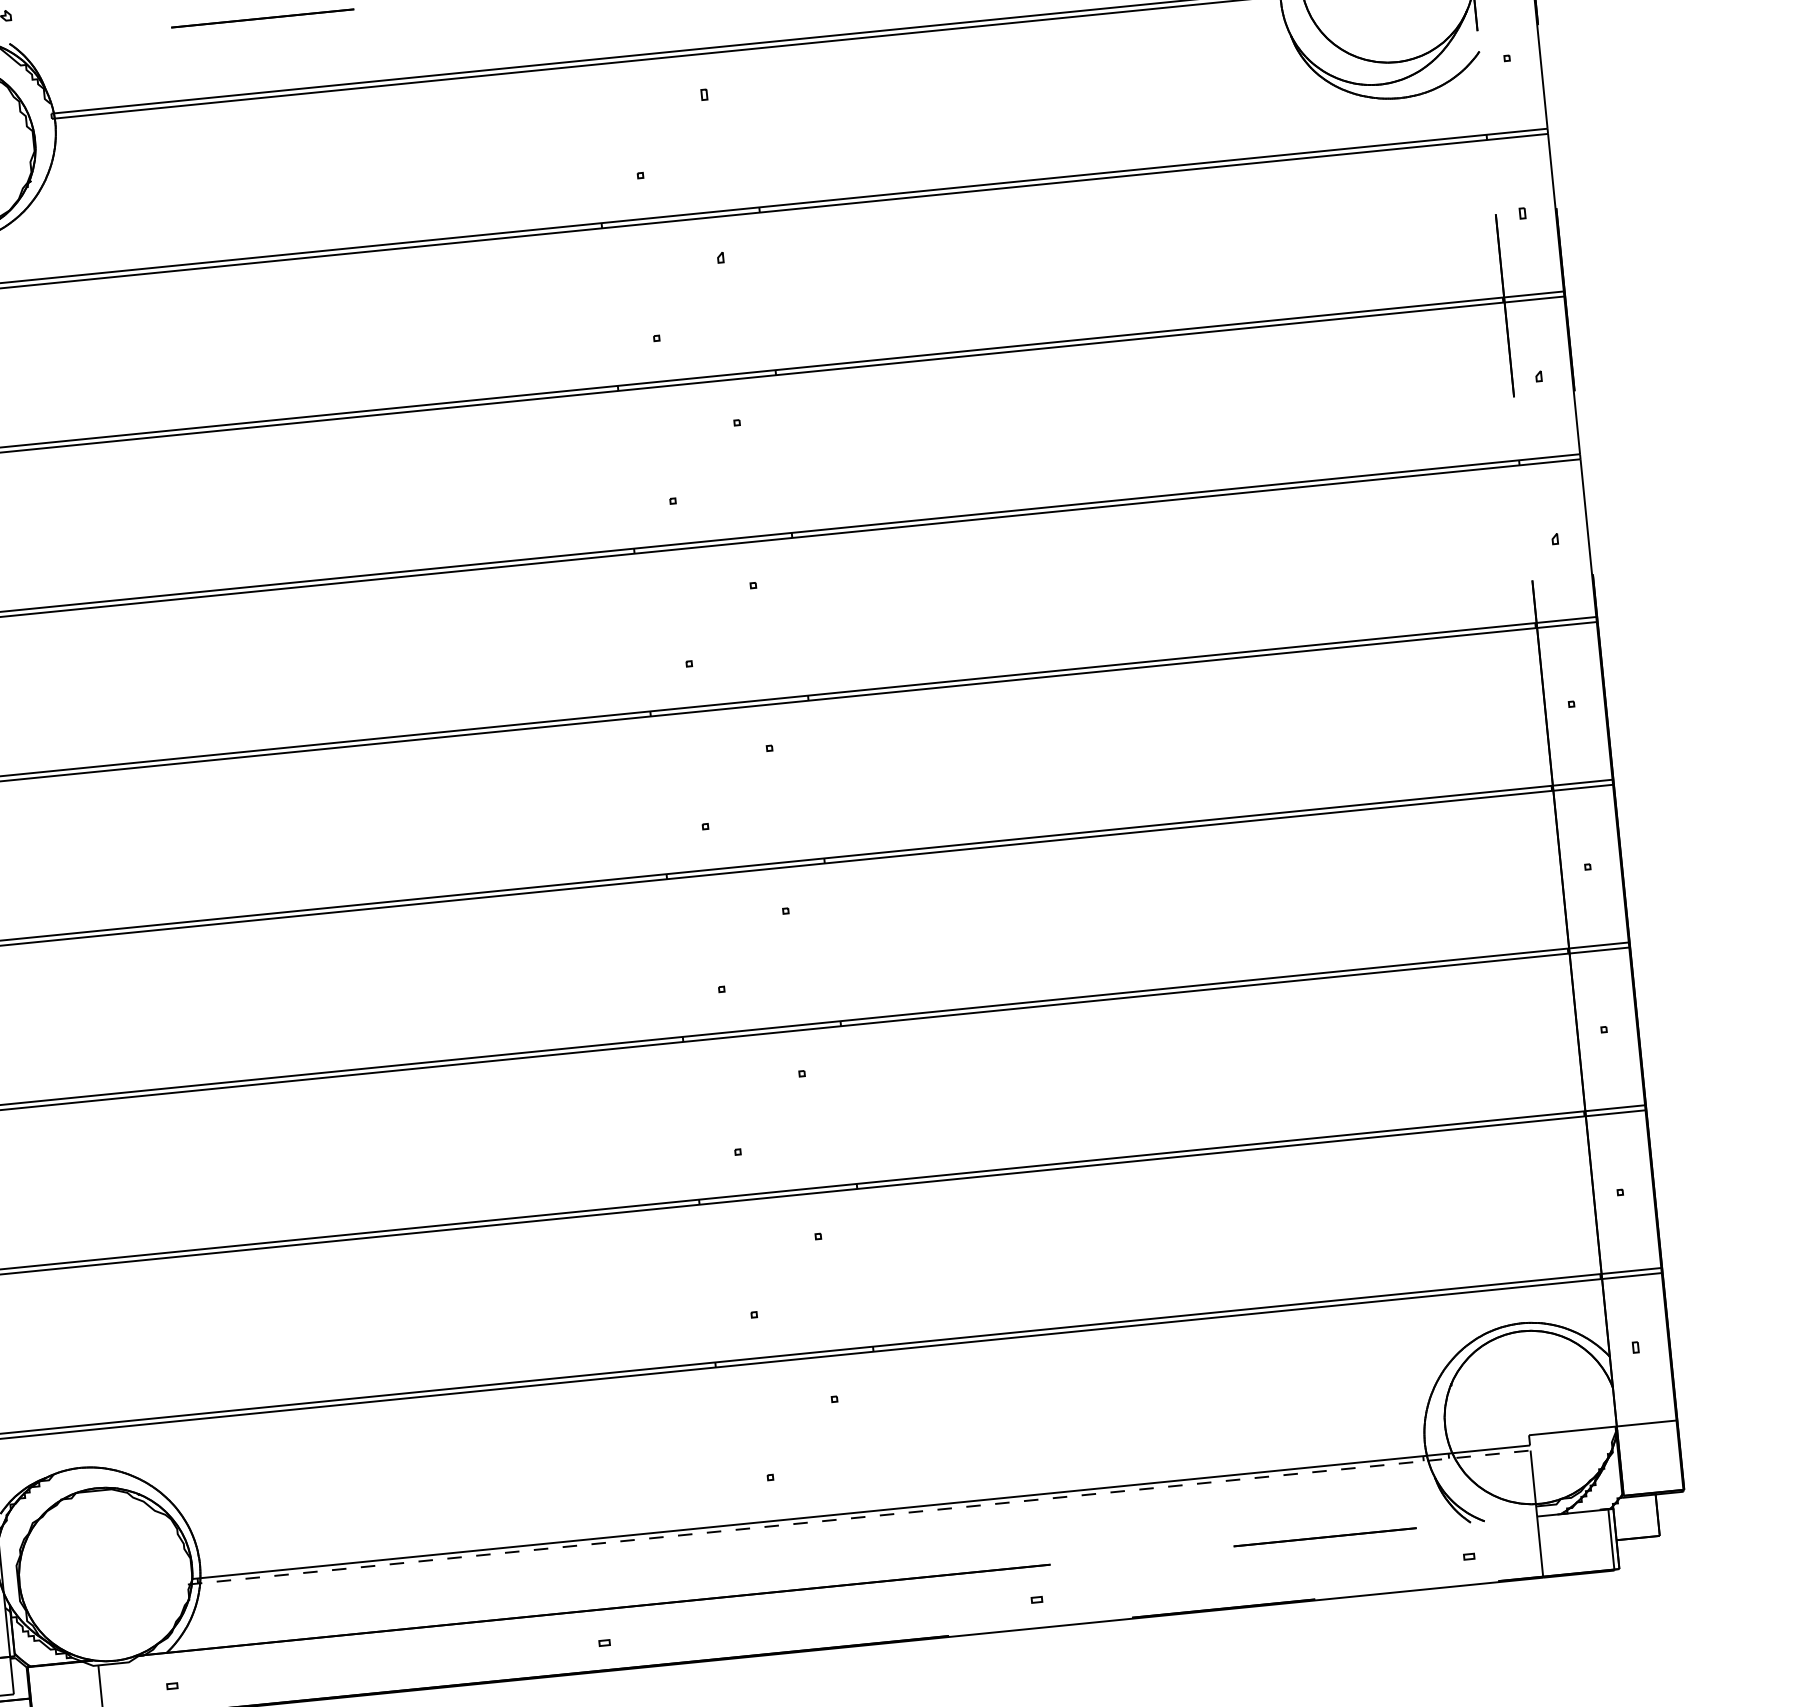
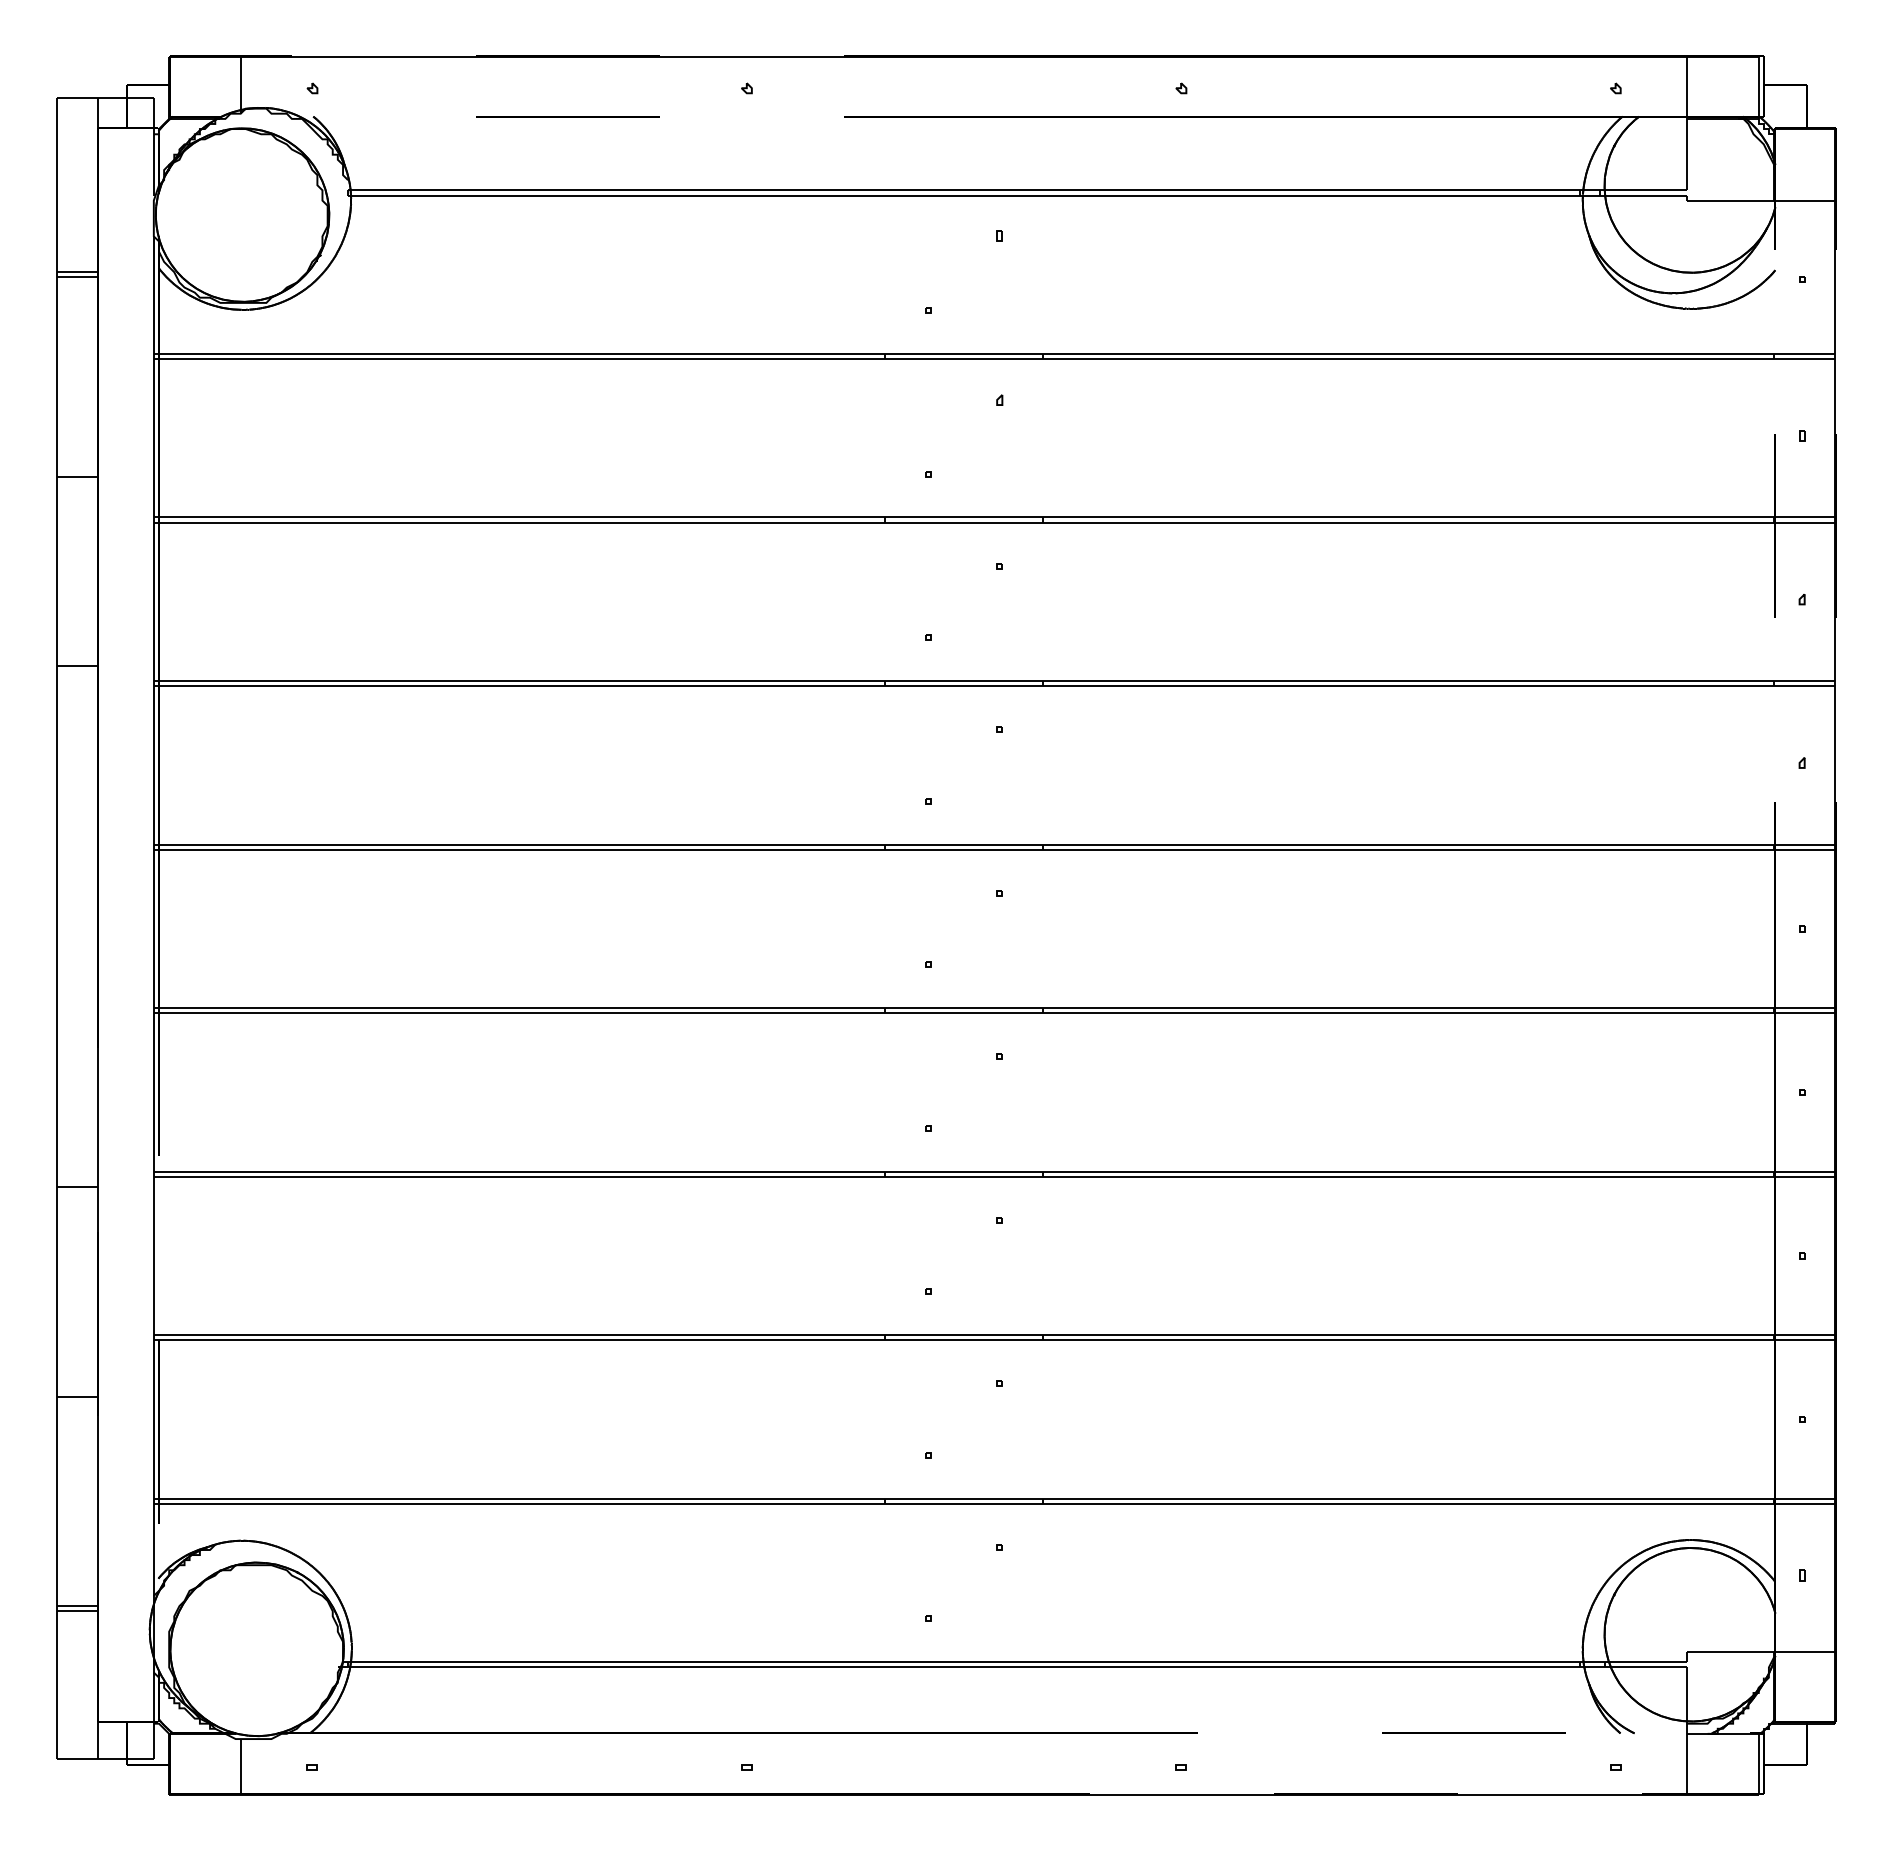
line: (859, 1517) -> (1012, 1667), dashed -> solid

